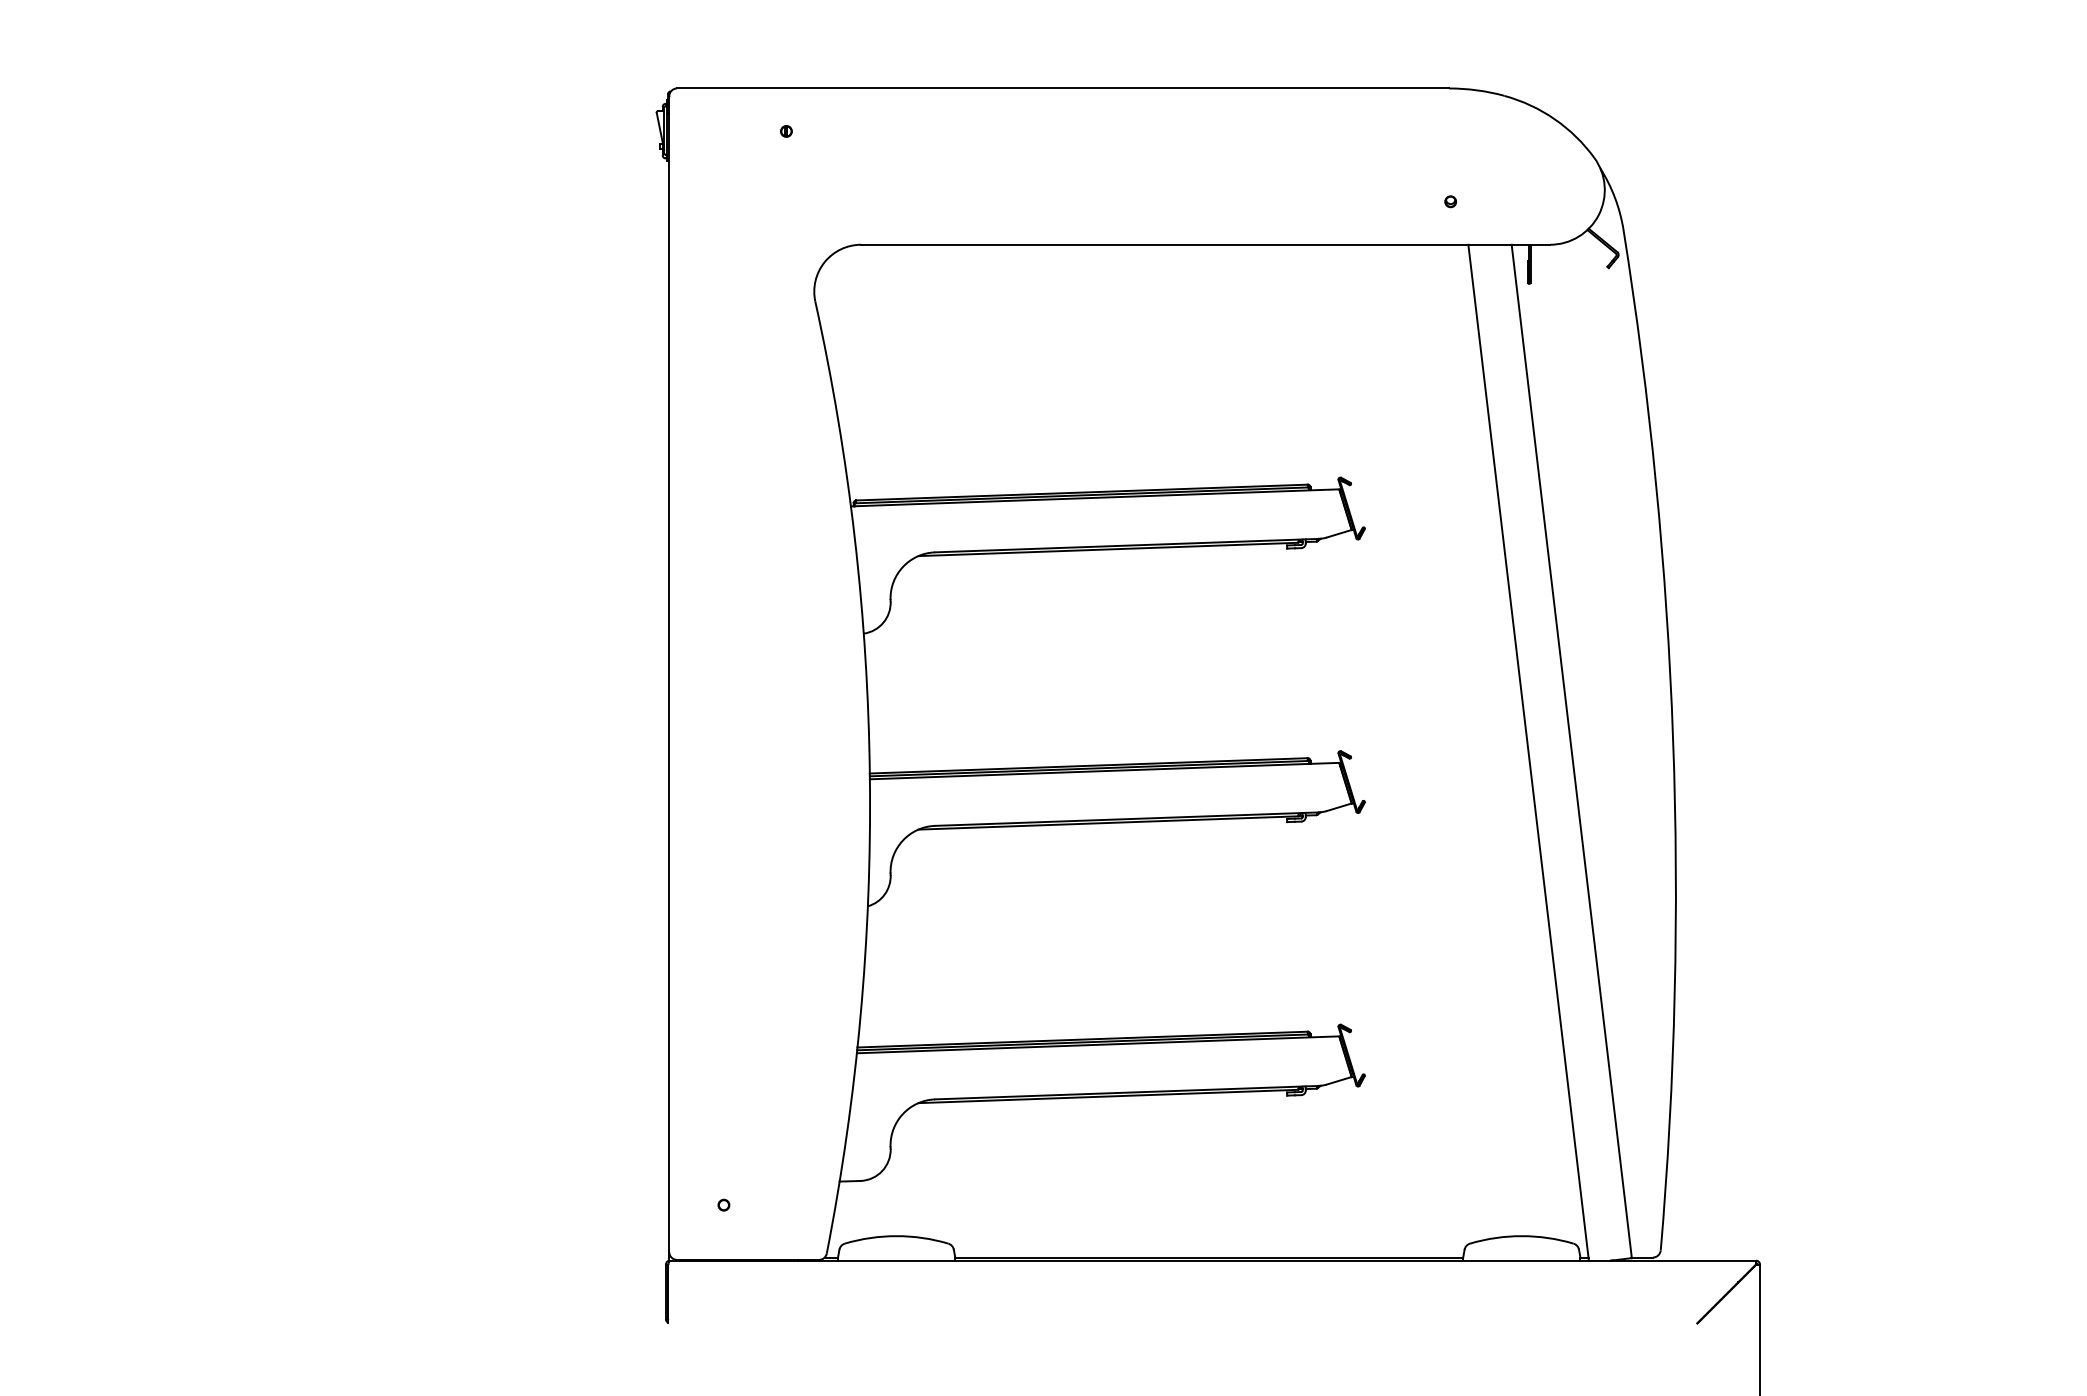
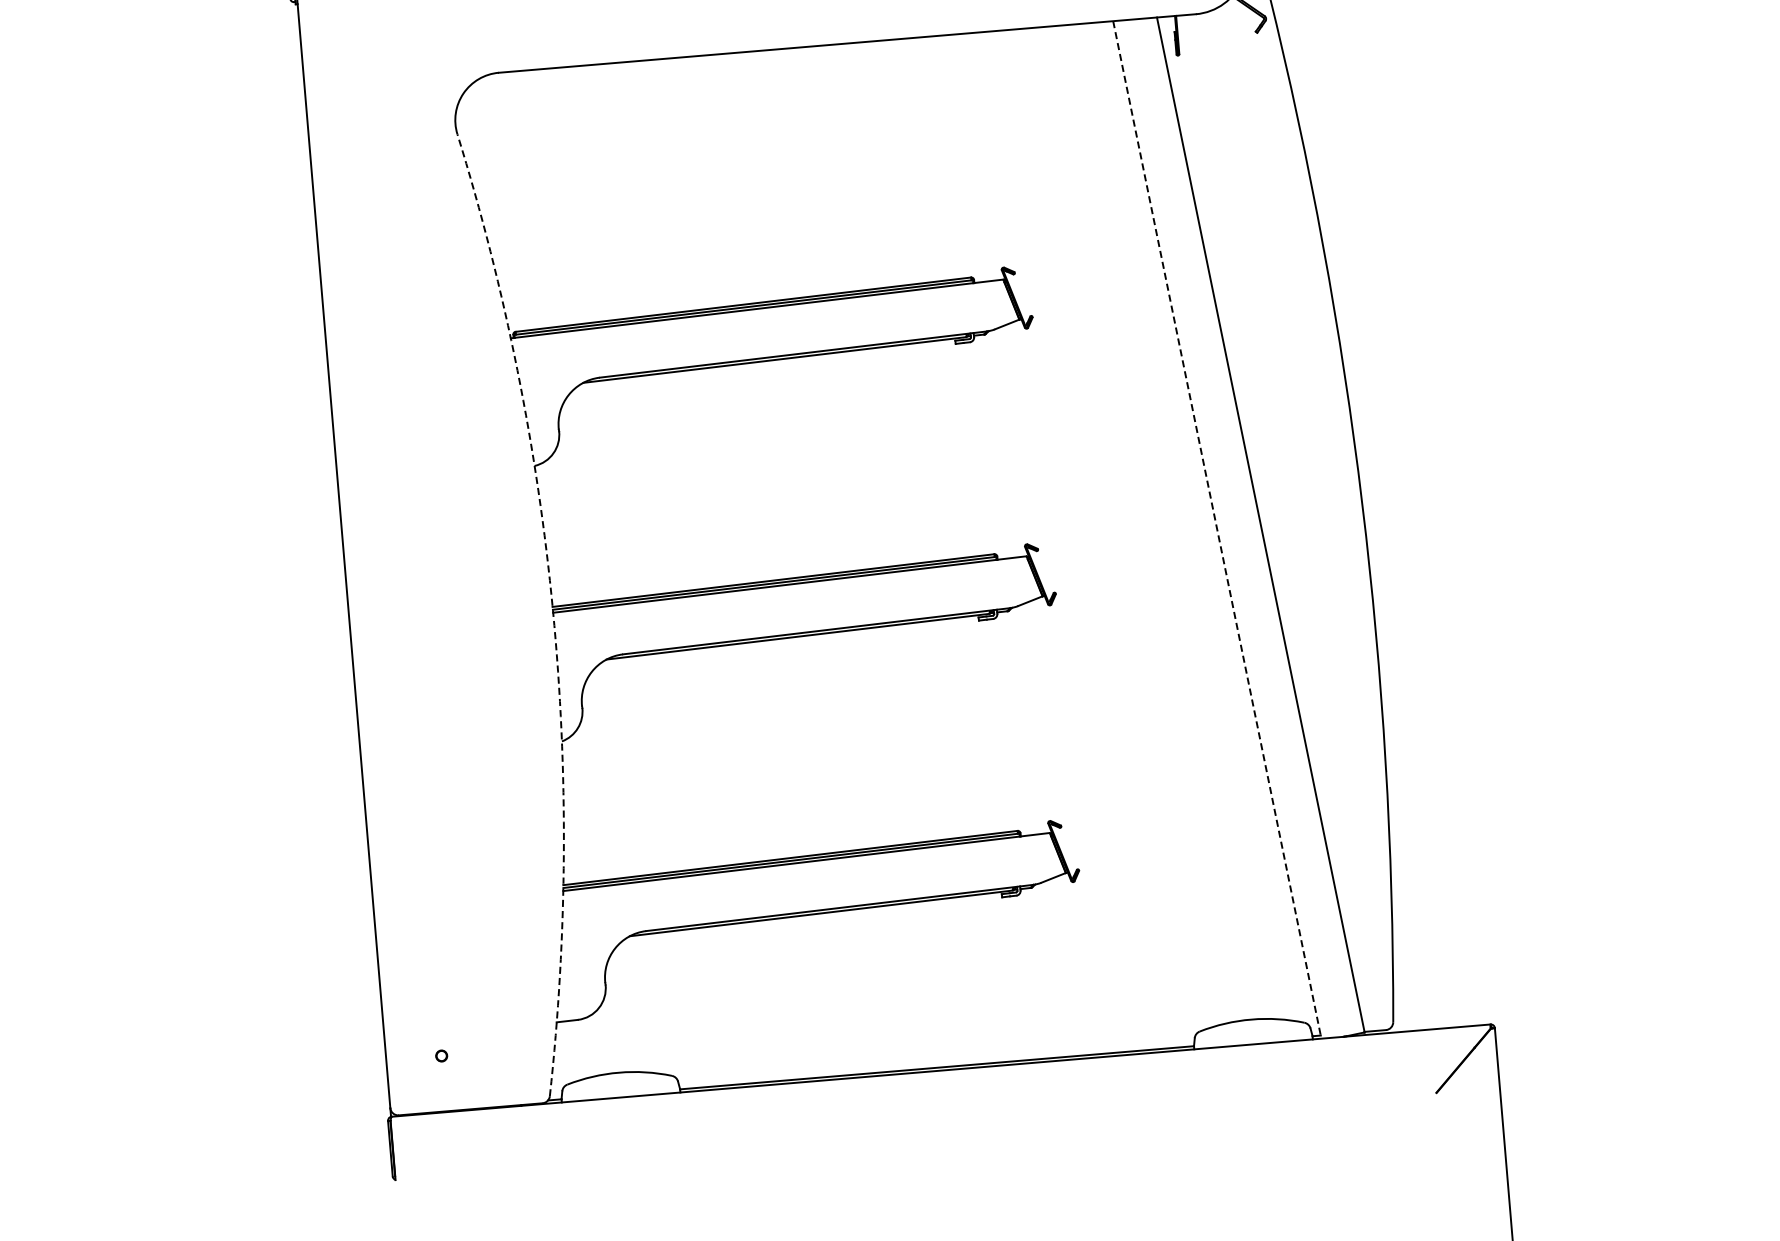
line: (1528, 752) -> (1217, 529), solid -> dashed
arc: (869, 777) -> (552, 610), solid -> dashed

